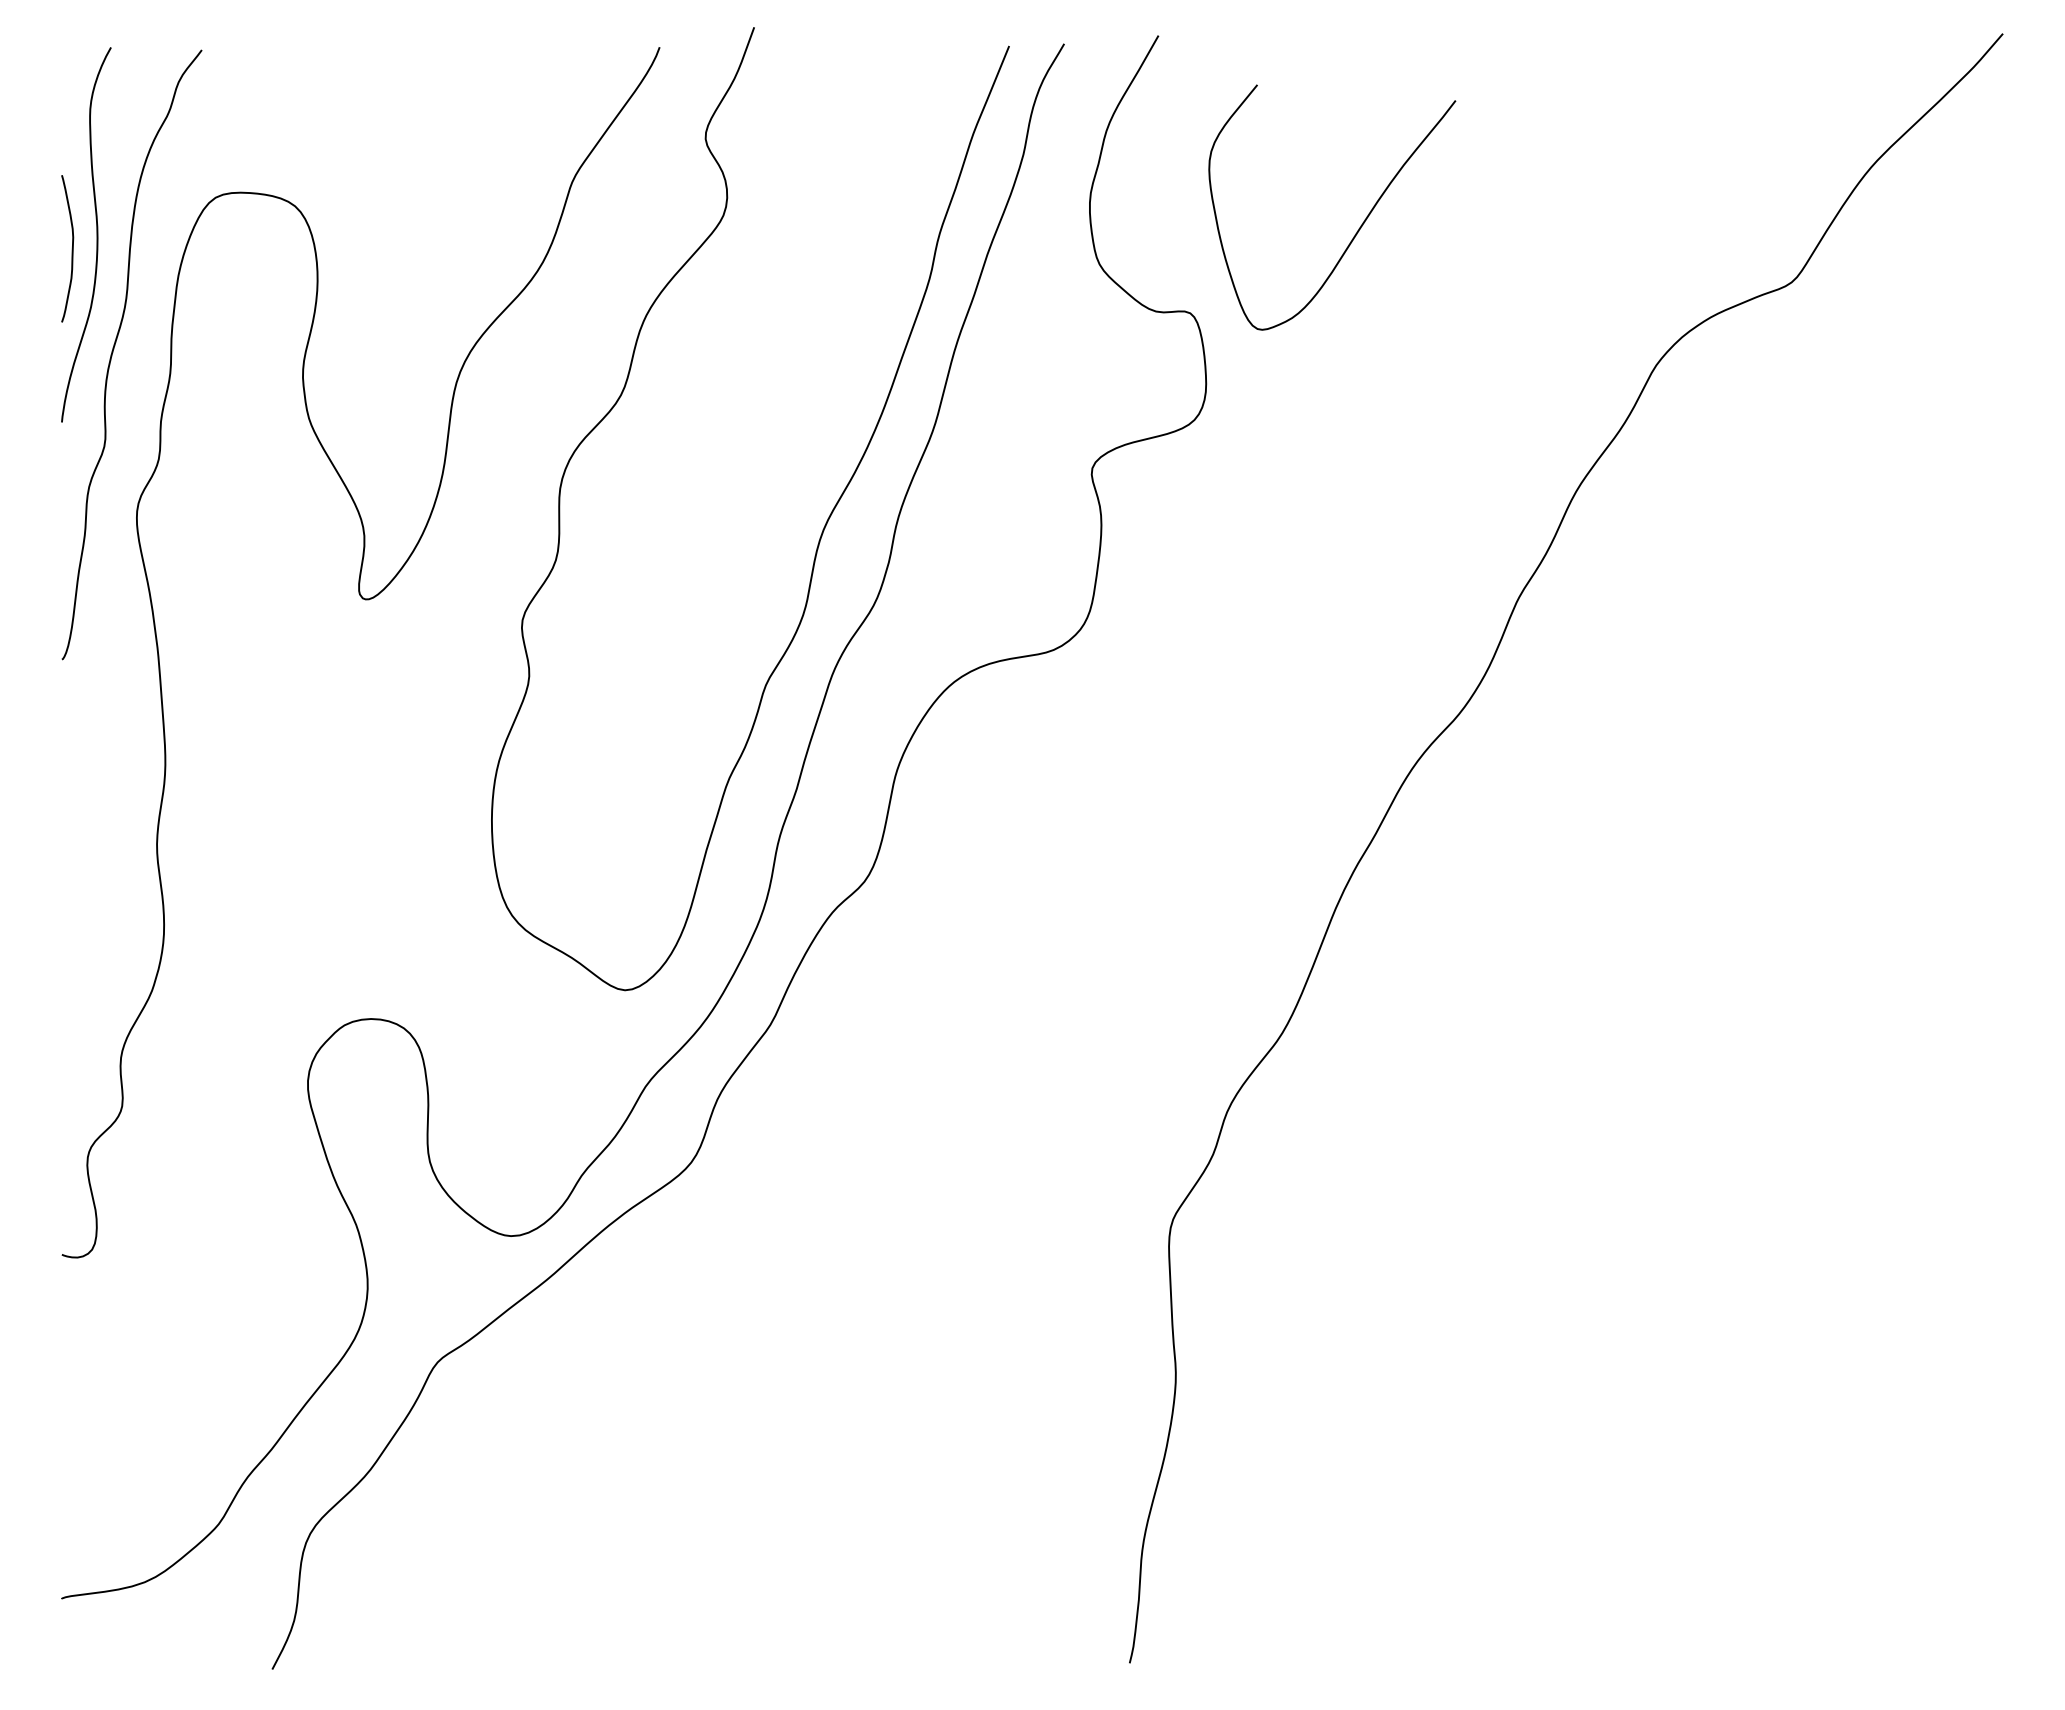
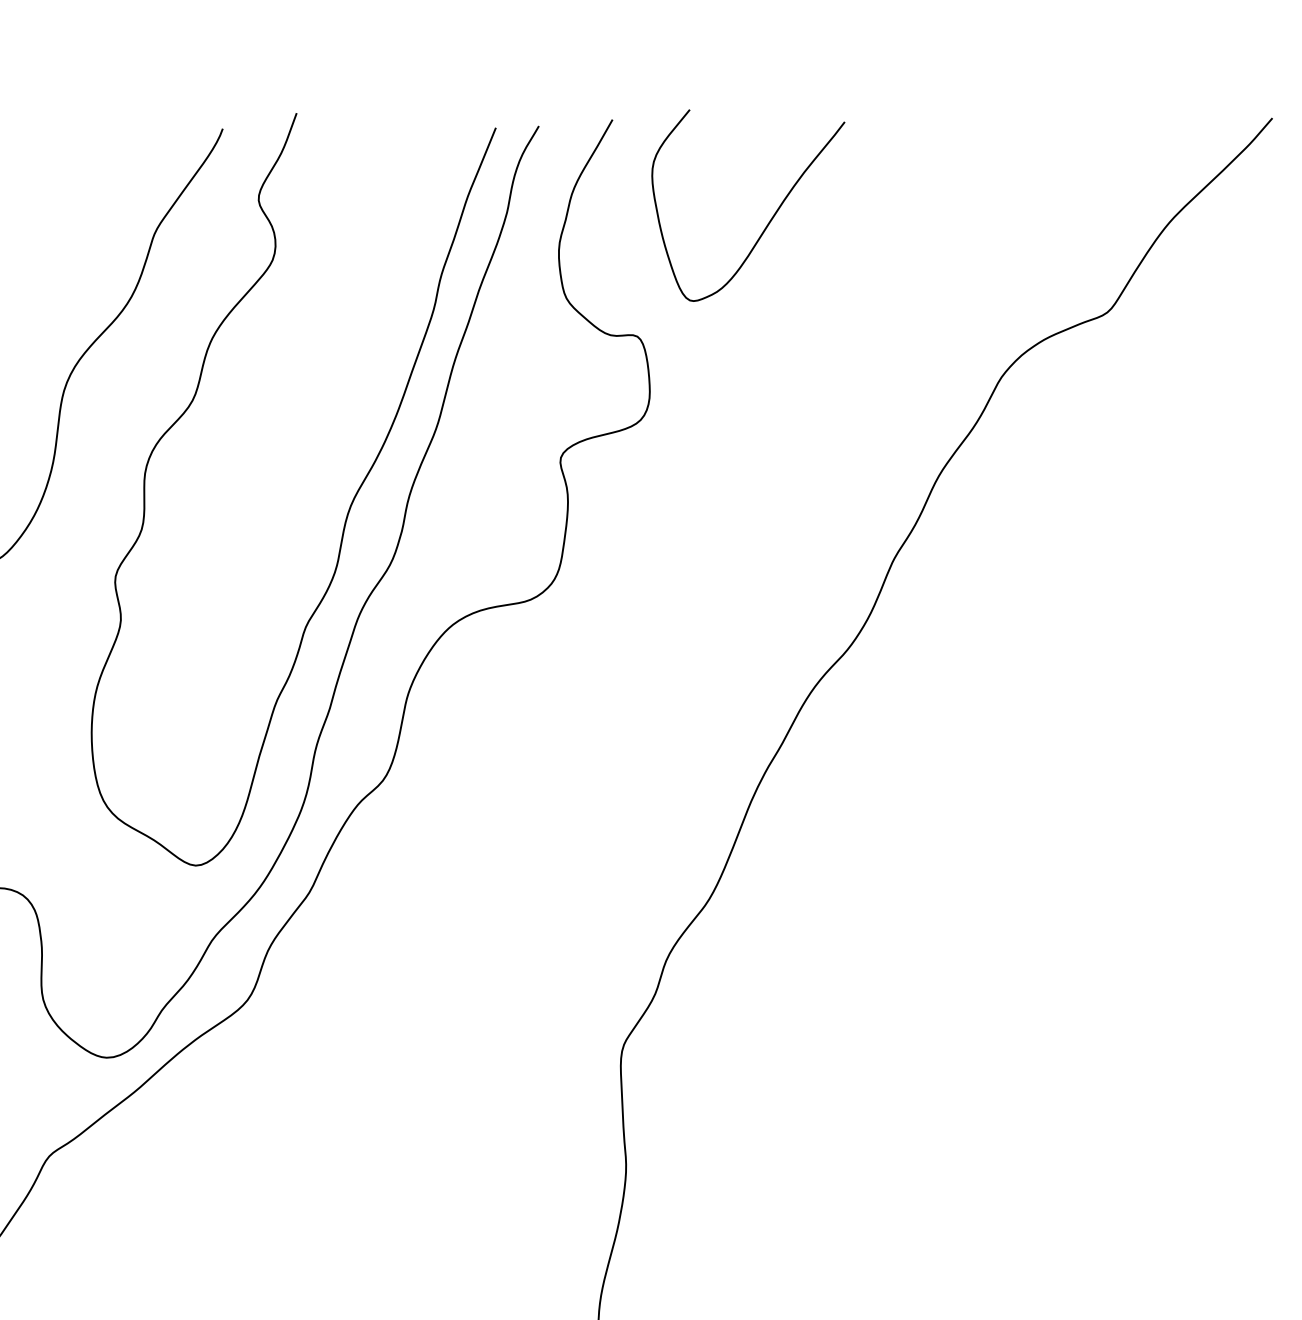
curve: (1360, 225) -> (770, 219), moved

